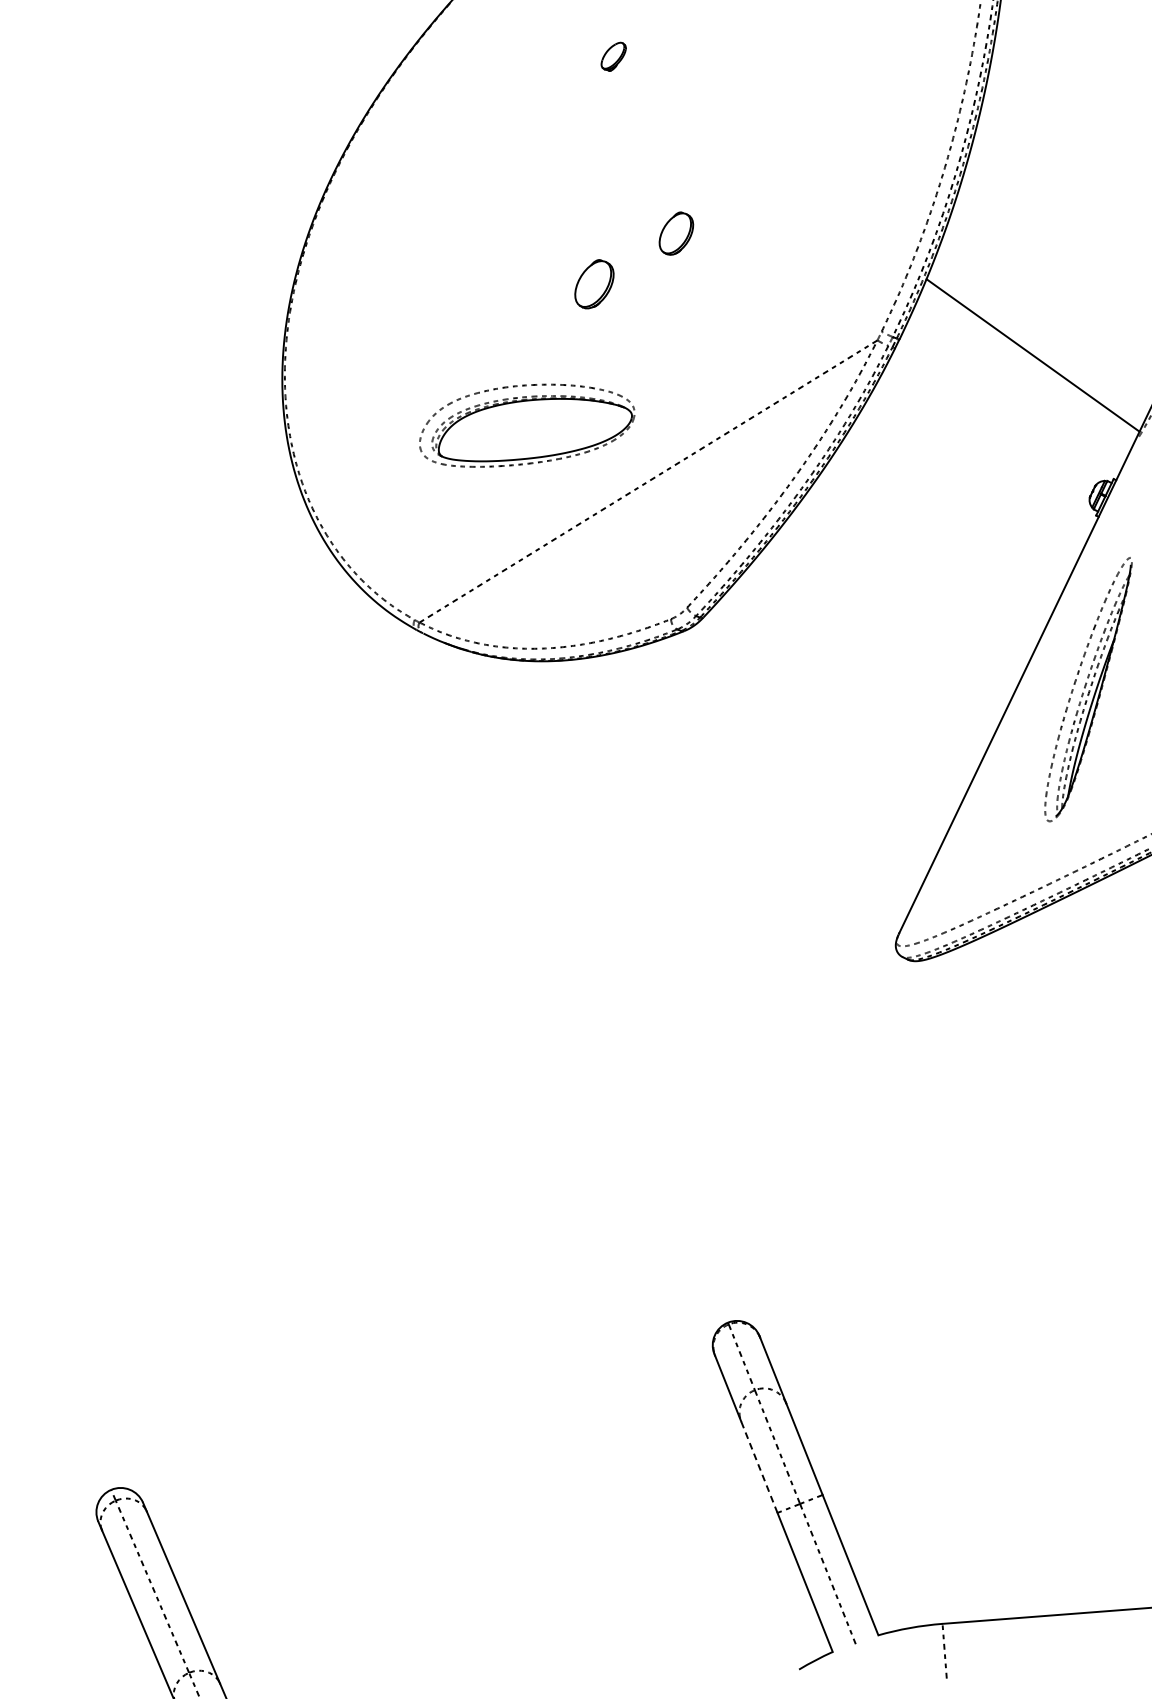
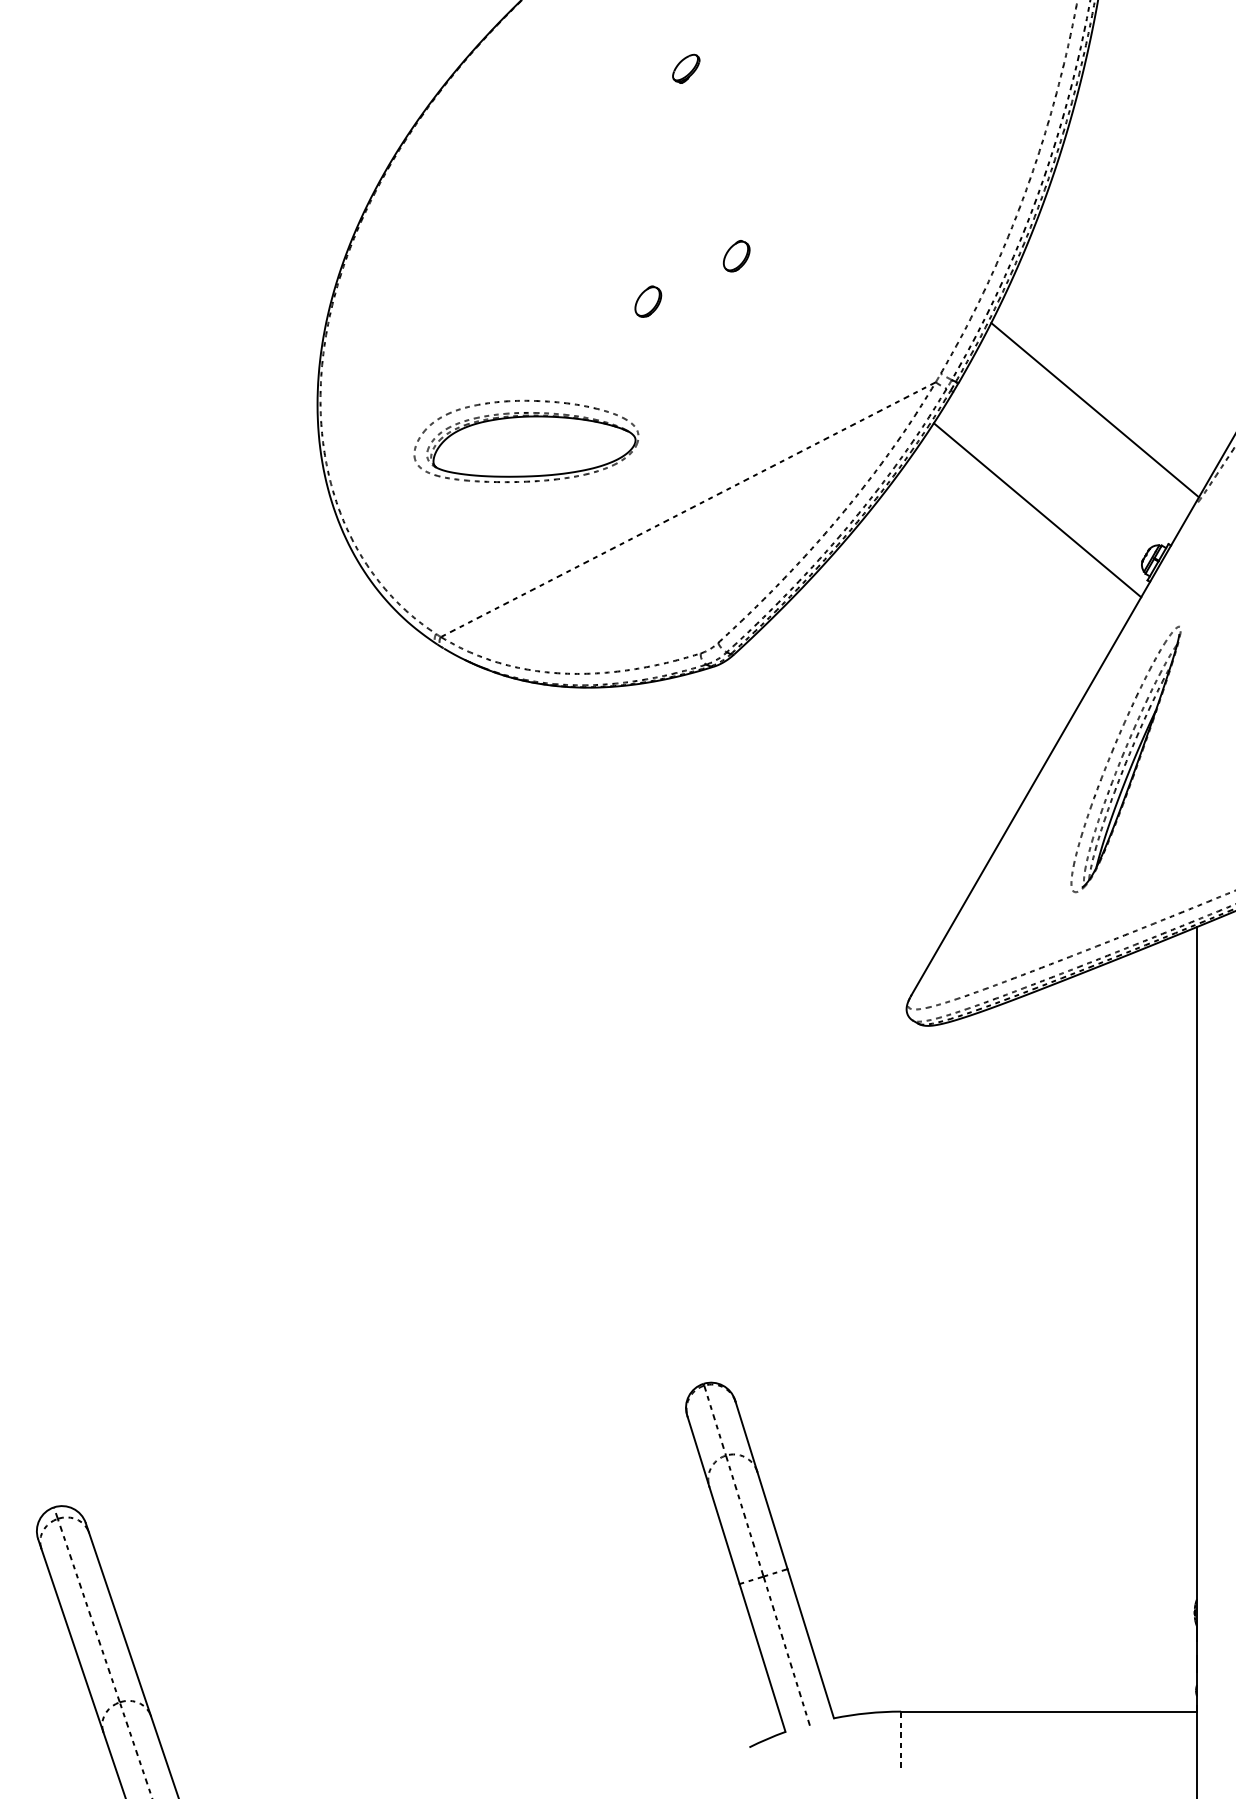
part: (676, 233) -> (736, 256), size x0.71
part: (594, 283) -> (648, 301), size x0.62
part: (526, 423) -> (526, 440), moved
line: (984, 456) -> (1037, 510), added
line: (759, 1467) -> (724, 1535), dashed -> solid

